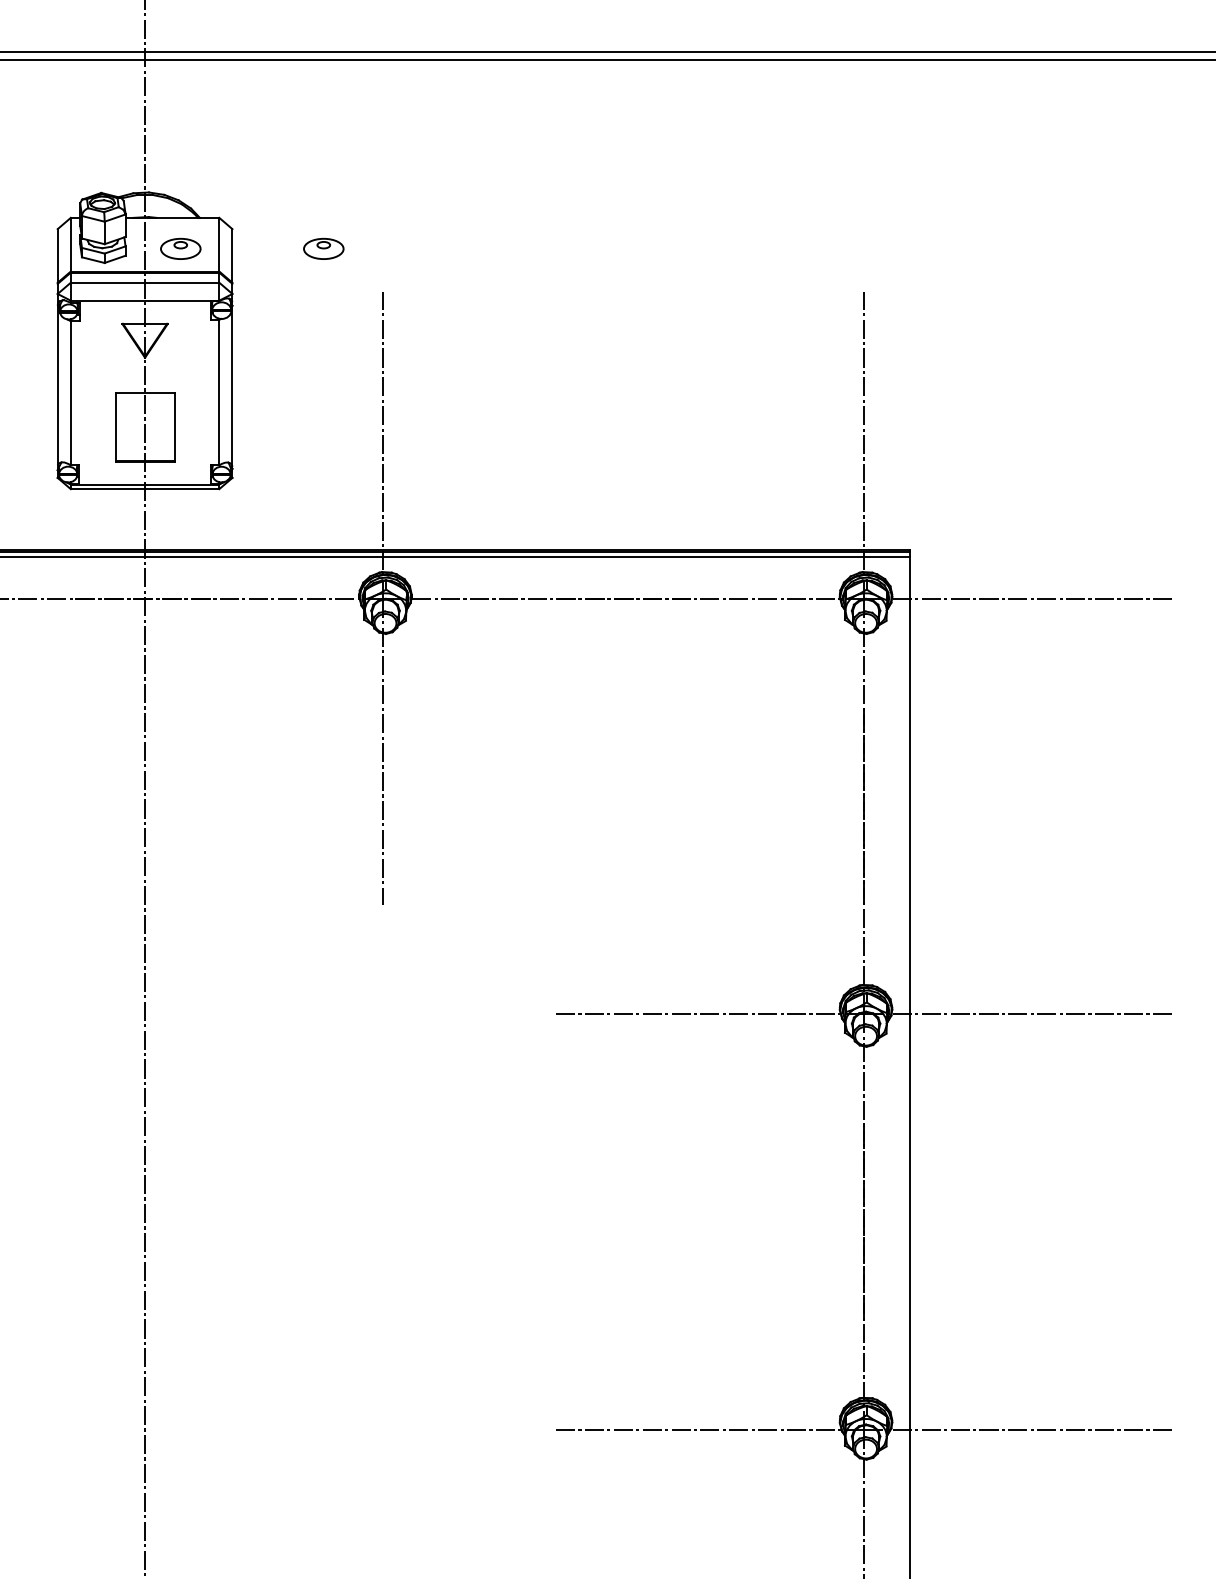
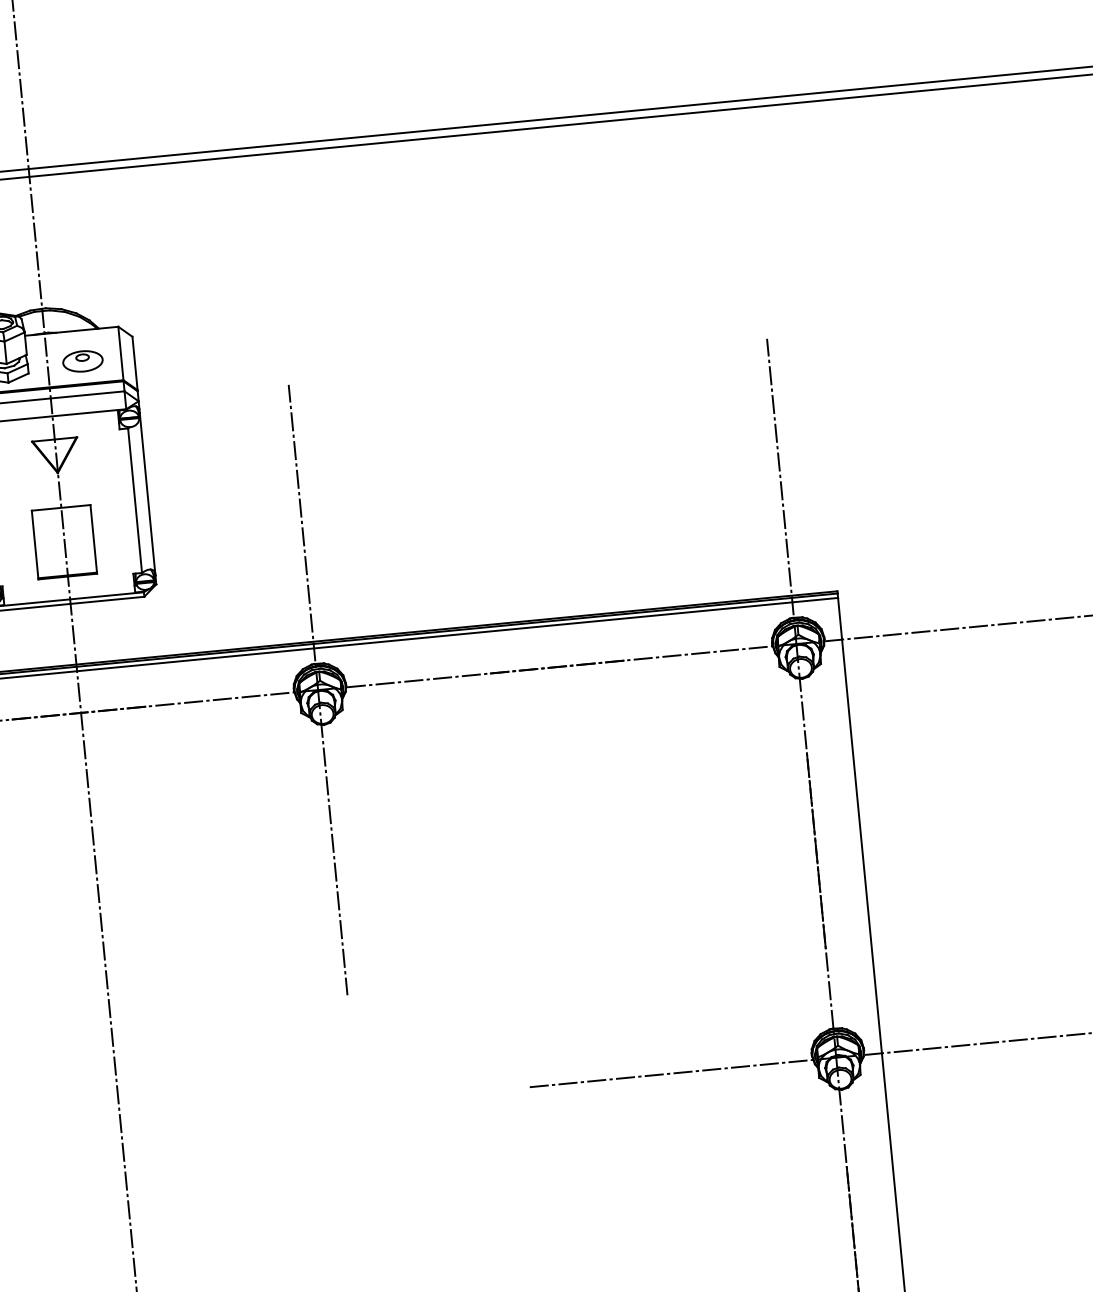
part: (323, 248) -> (224, 347), removed

